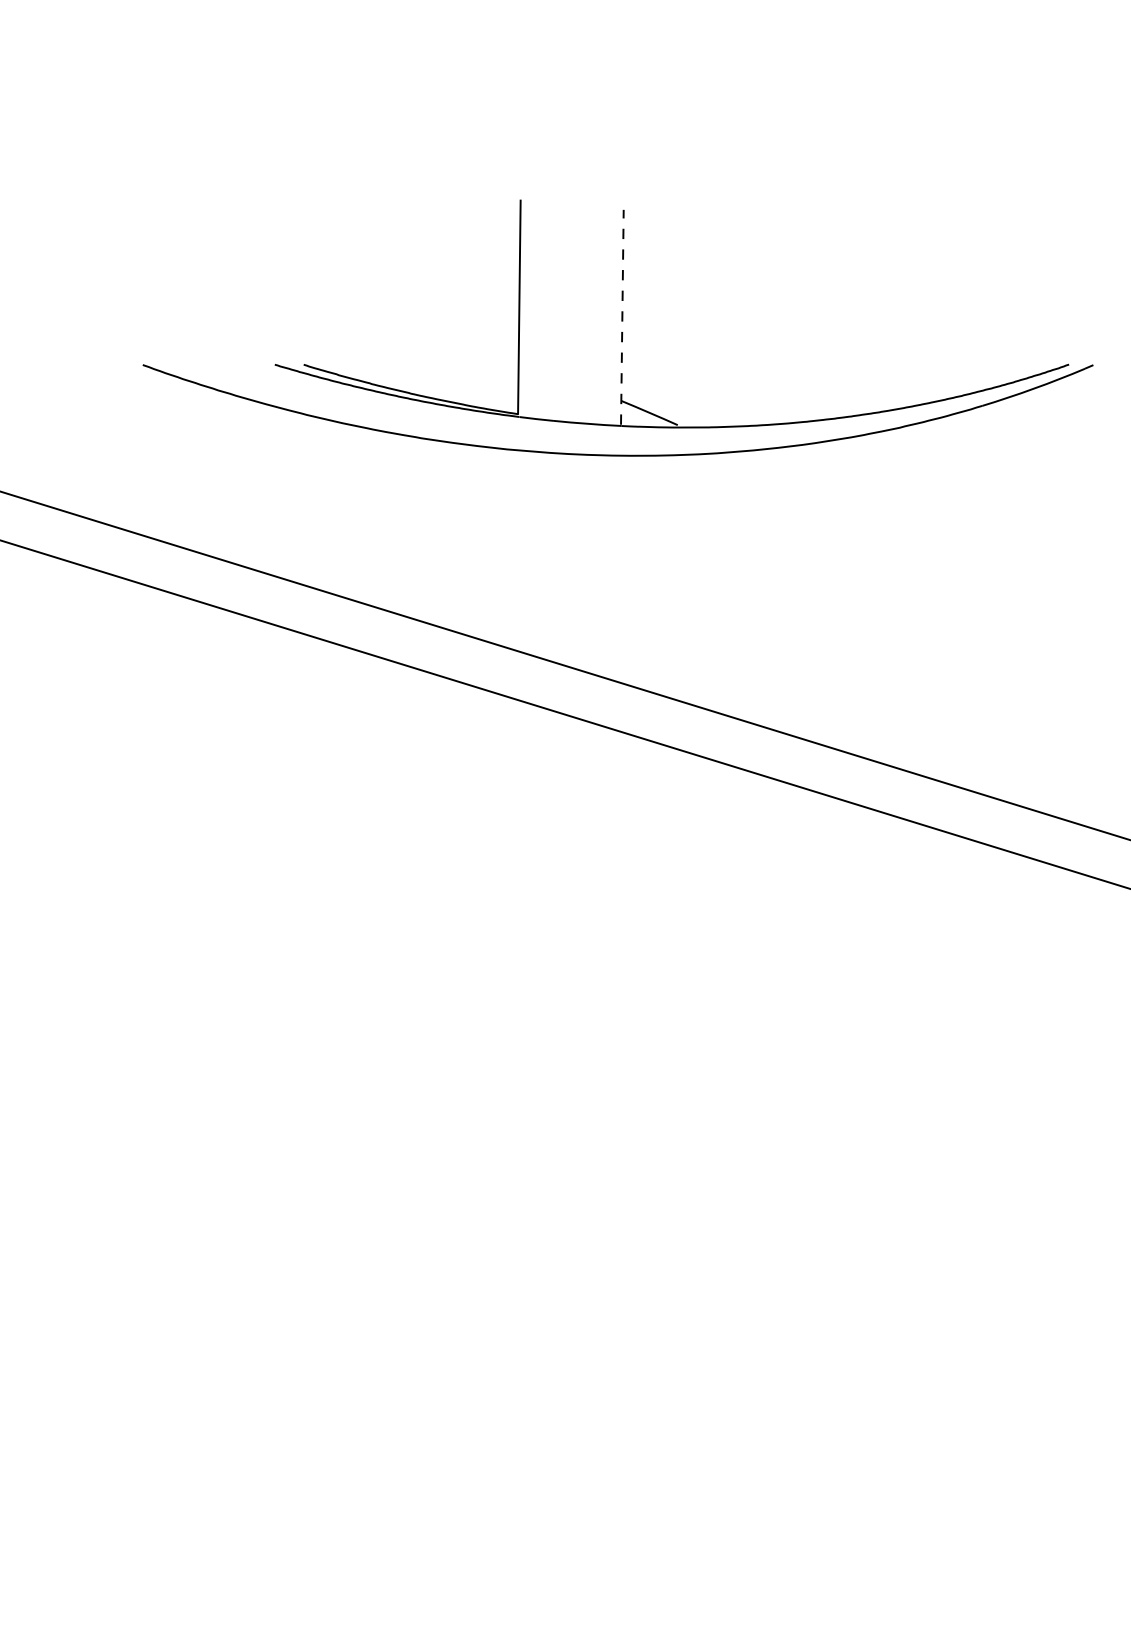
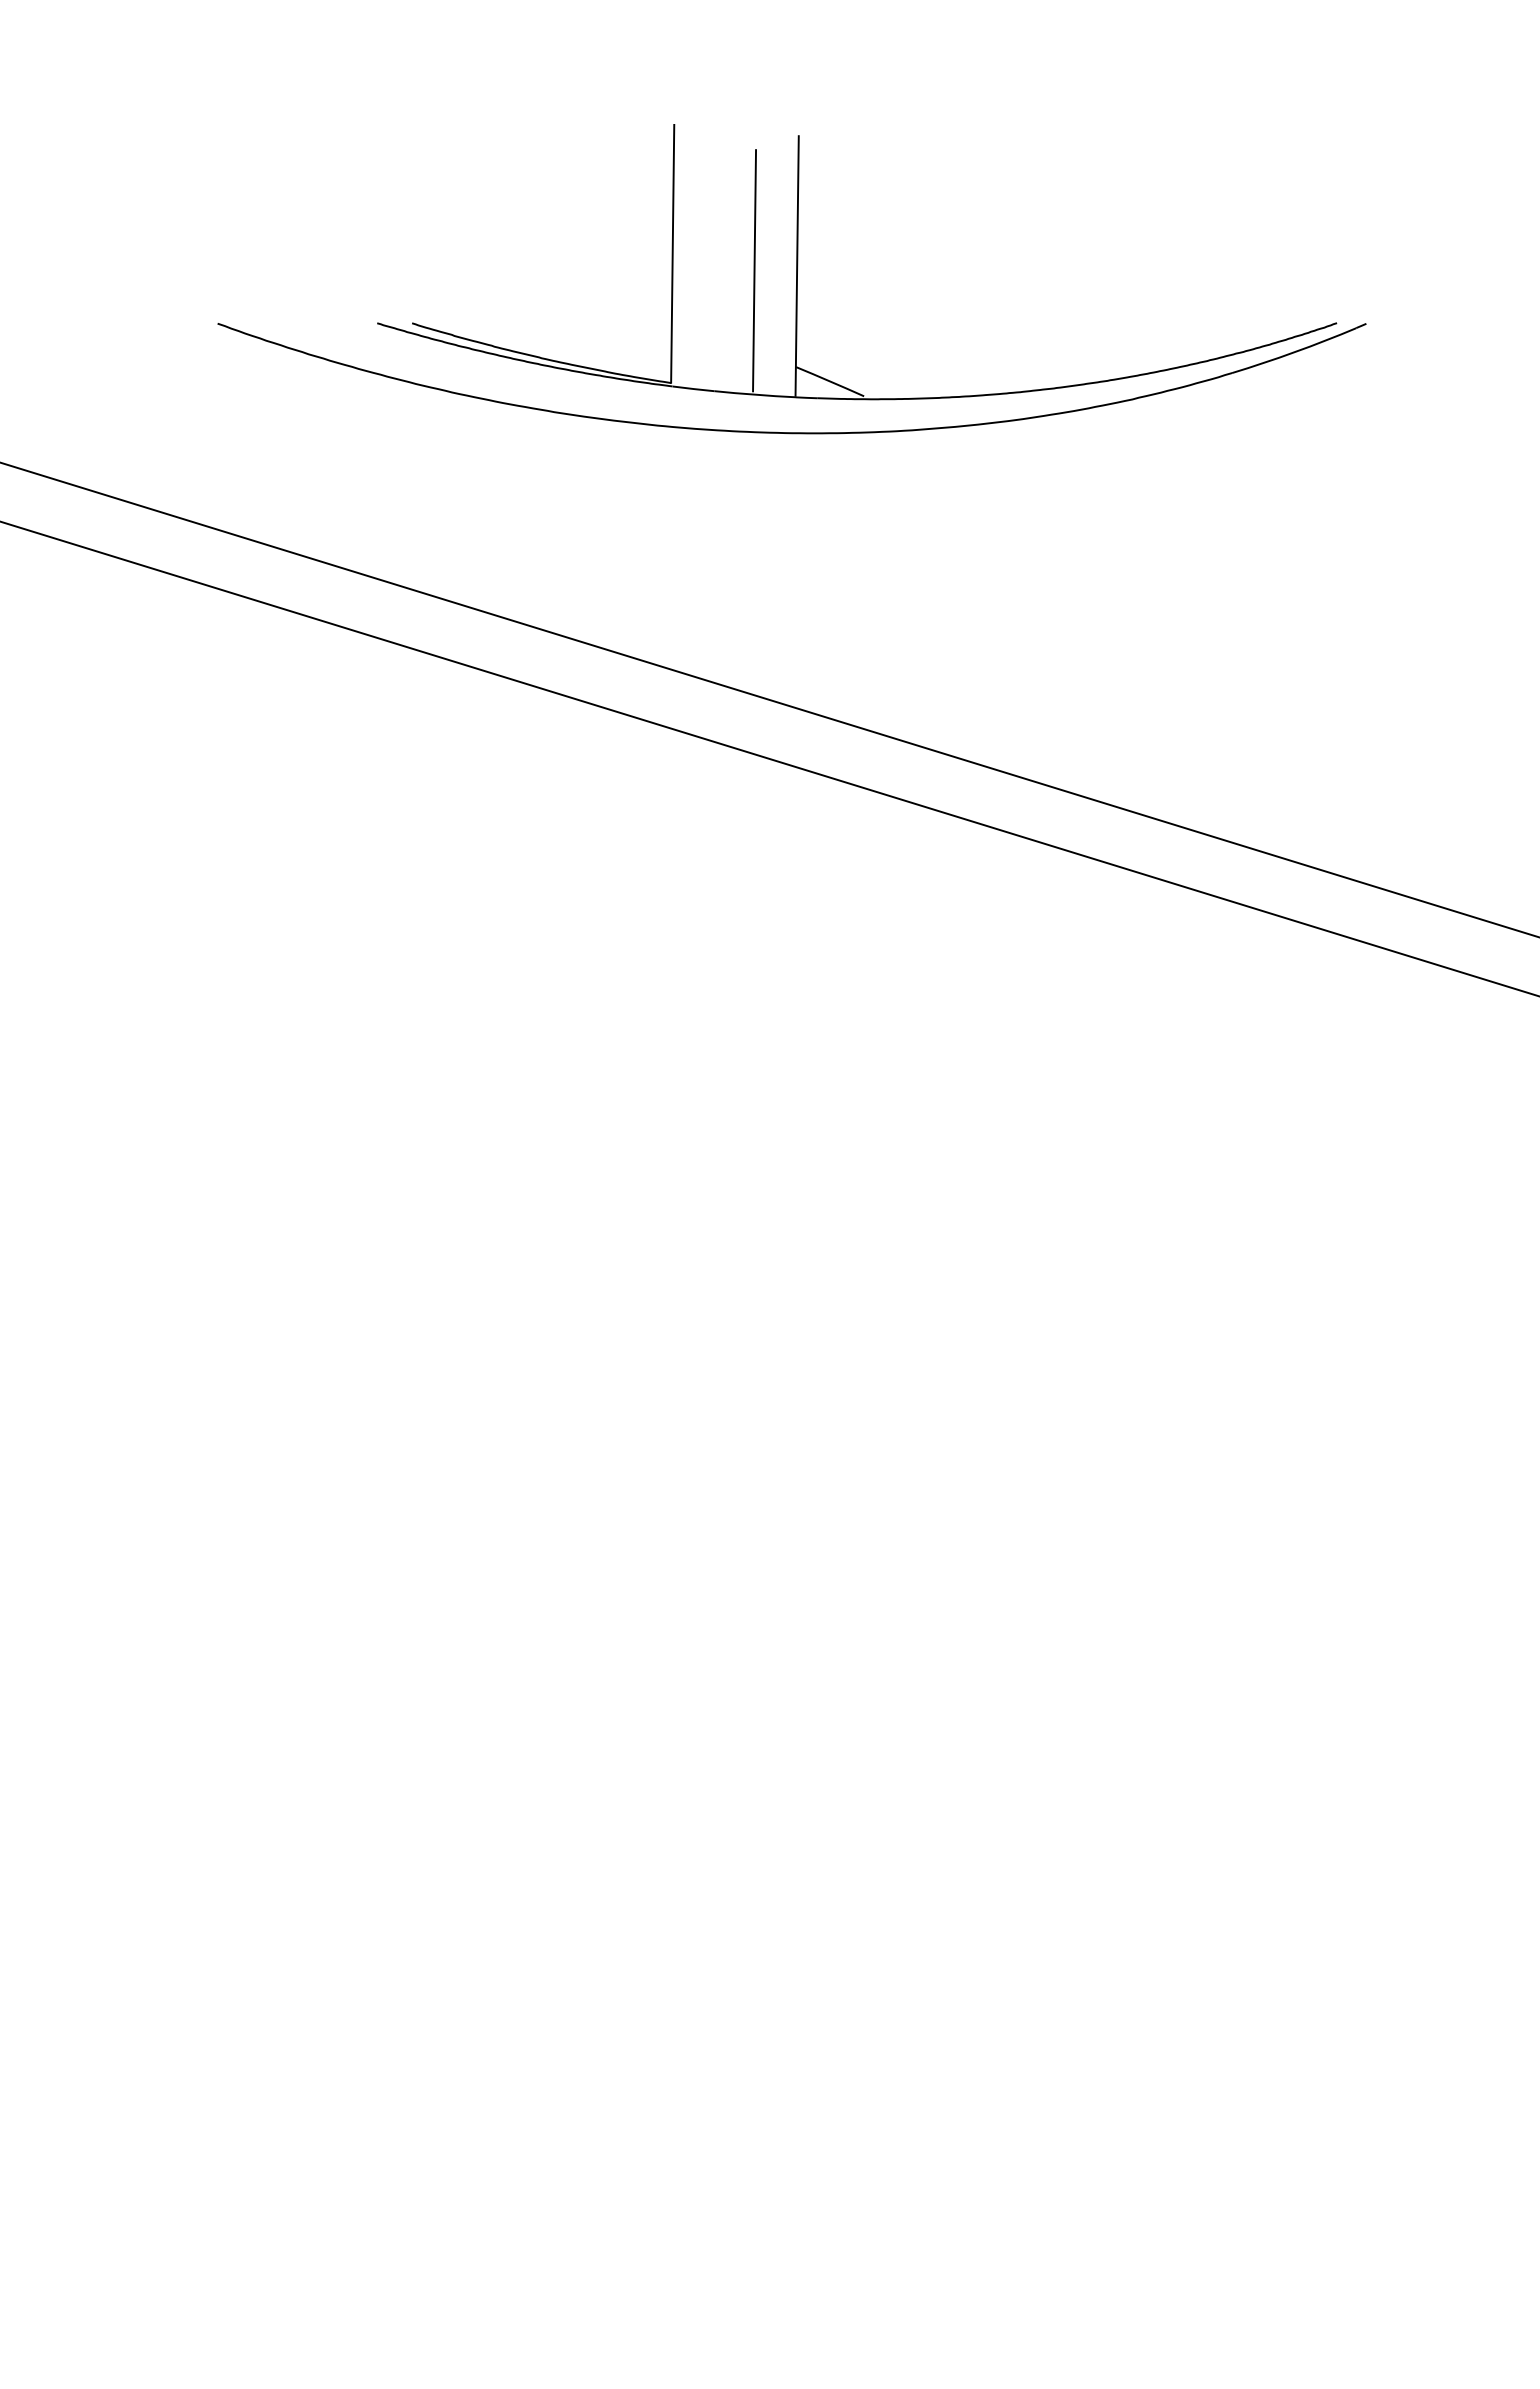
line: (622, 317) -> (797, 266), dashed -> solid
line: (587, 321) -> (754, 270), added

